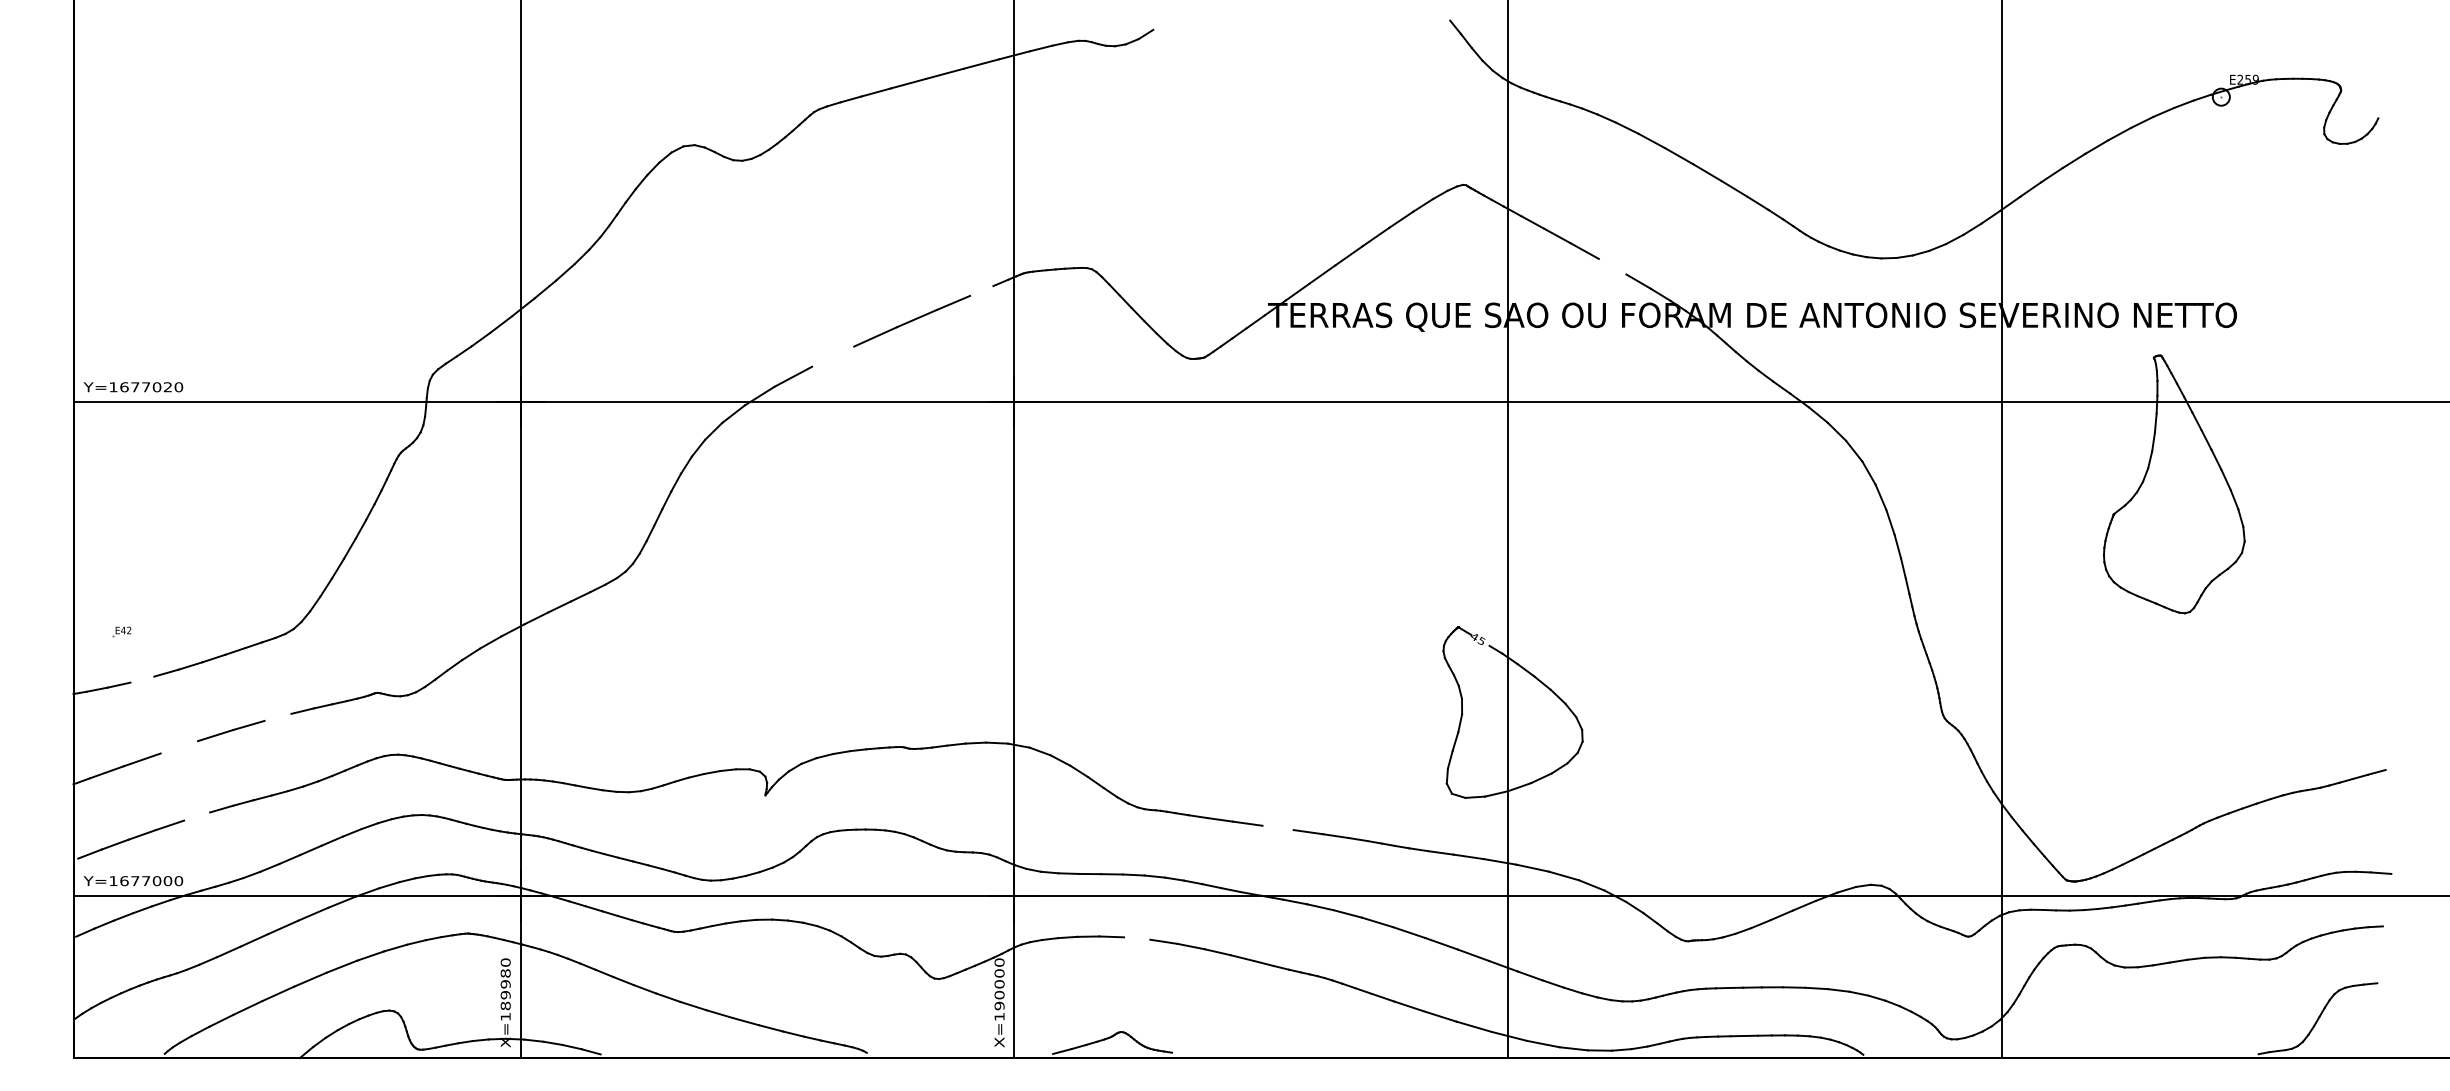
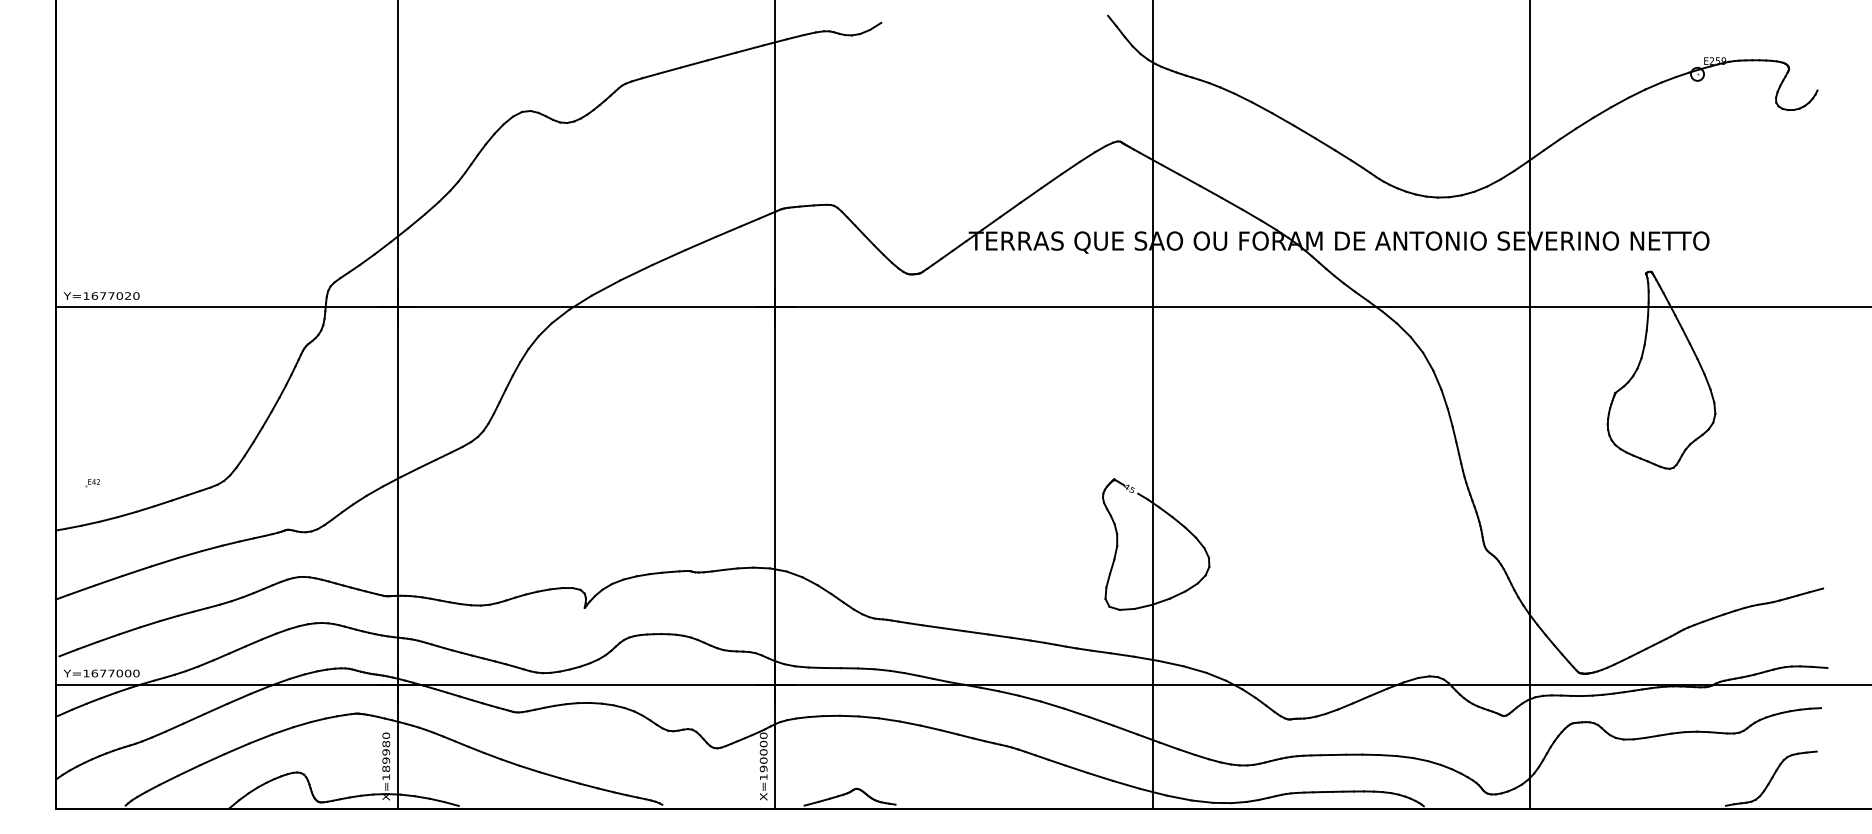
line: (1612, 266) -> (1232, 203), added
line: (981, 290) -> (749, 222), added
line: (833, 356) -> (636, 272), added
line: (142, 679) -> (108, 519), added
line: (277, 716) -> (211, 547), added
line: (178, 747) -> (136, 571), added
line: (197, 816) -> (150, 624), added
line: (1277, 827) -> (976, 632), added
line: (1137, 938) -> (869, 717), added

